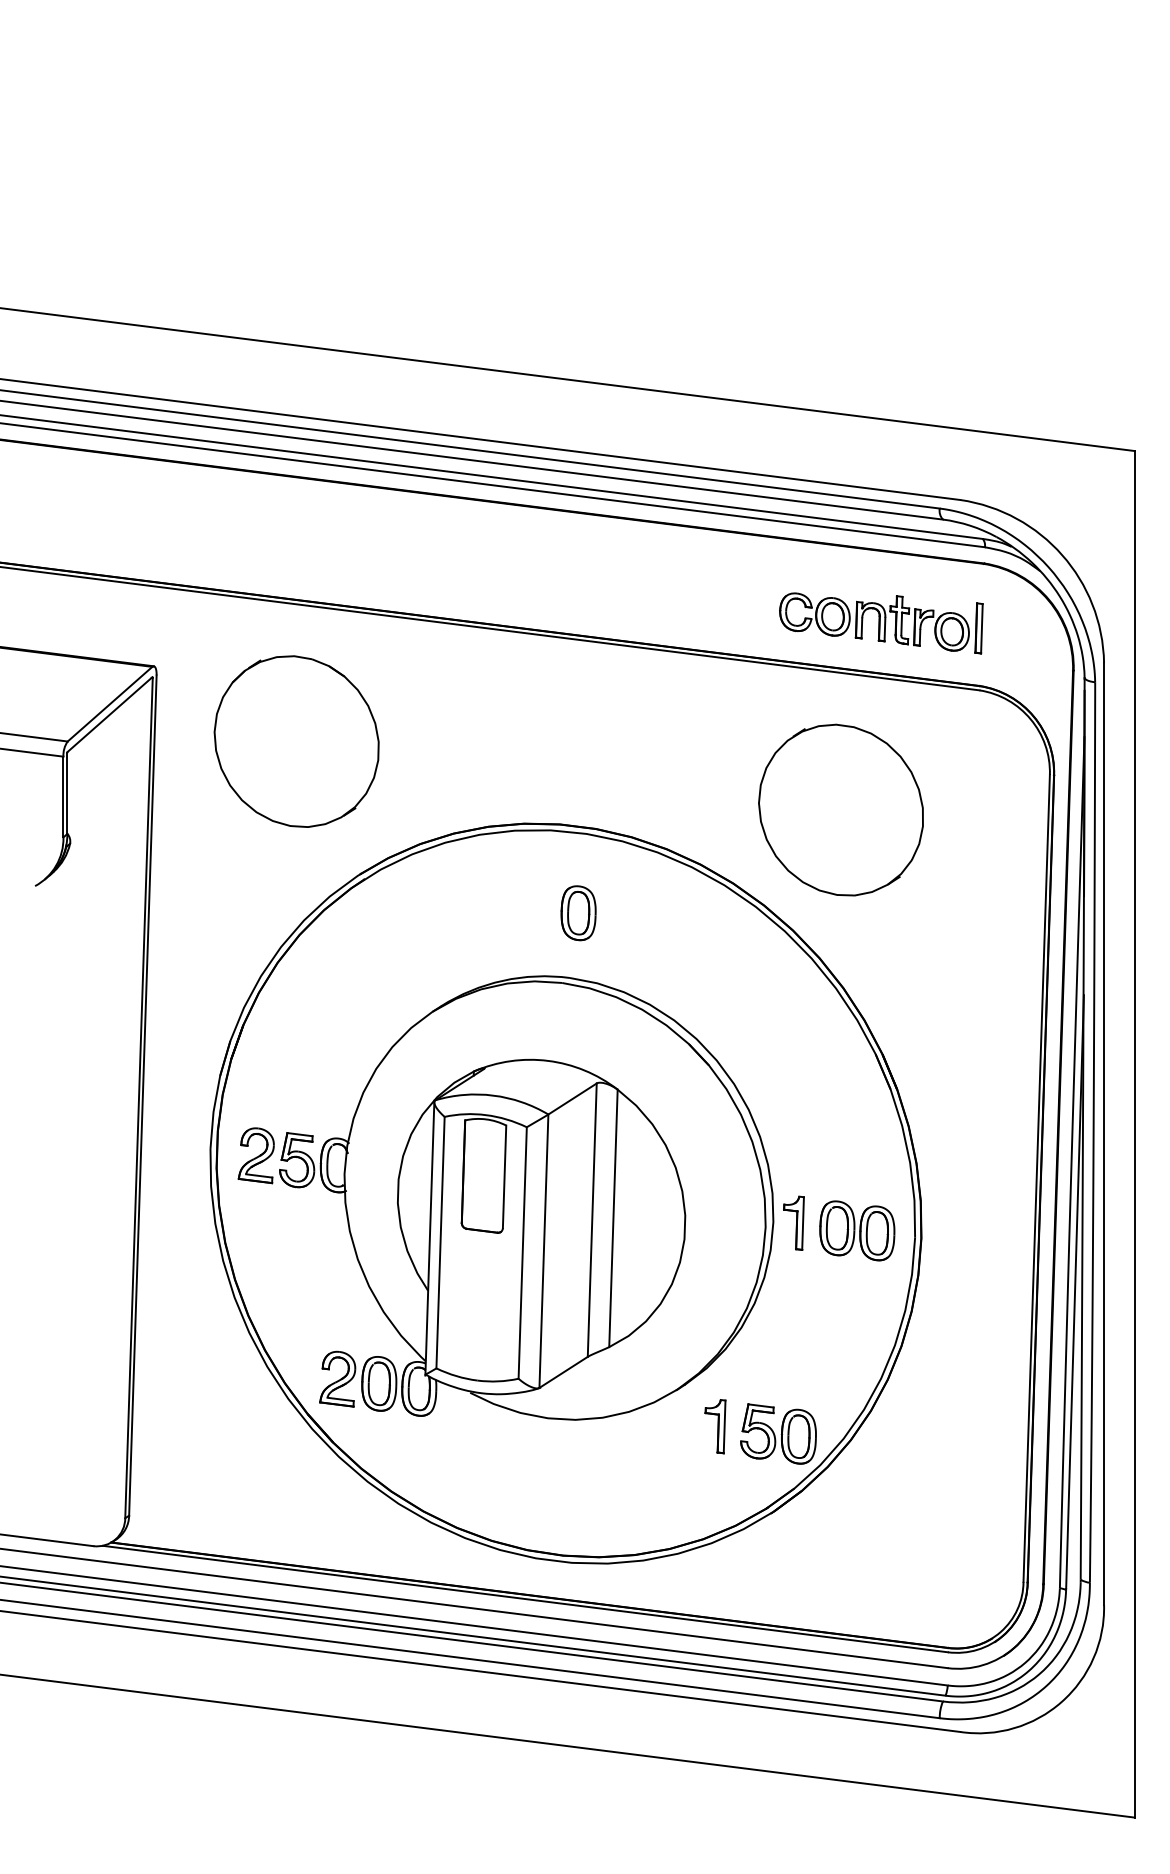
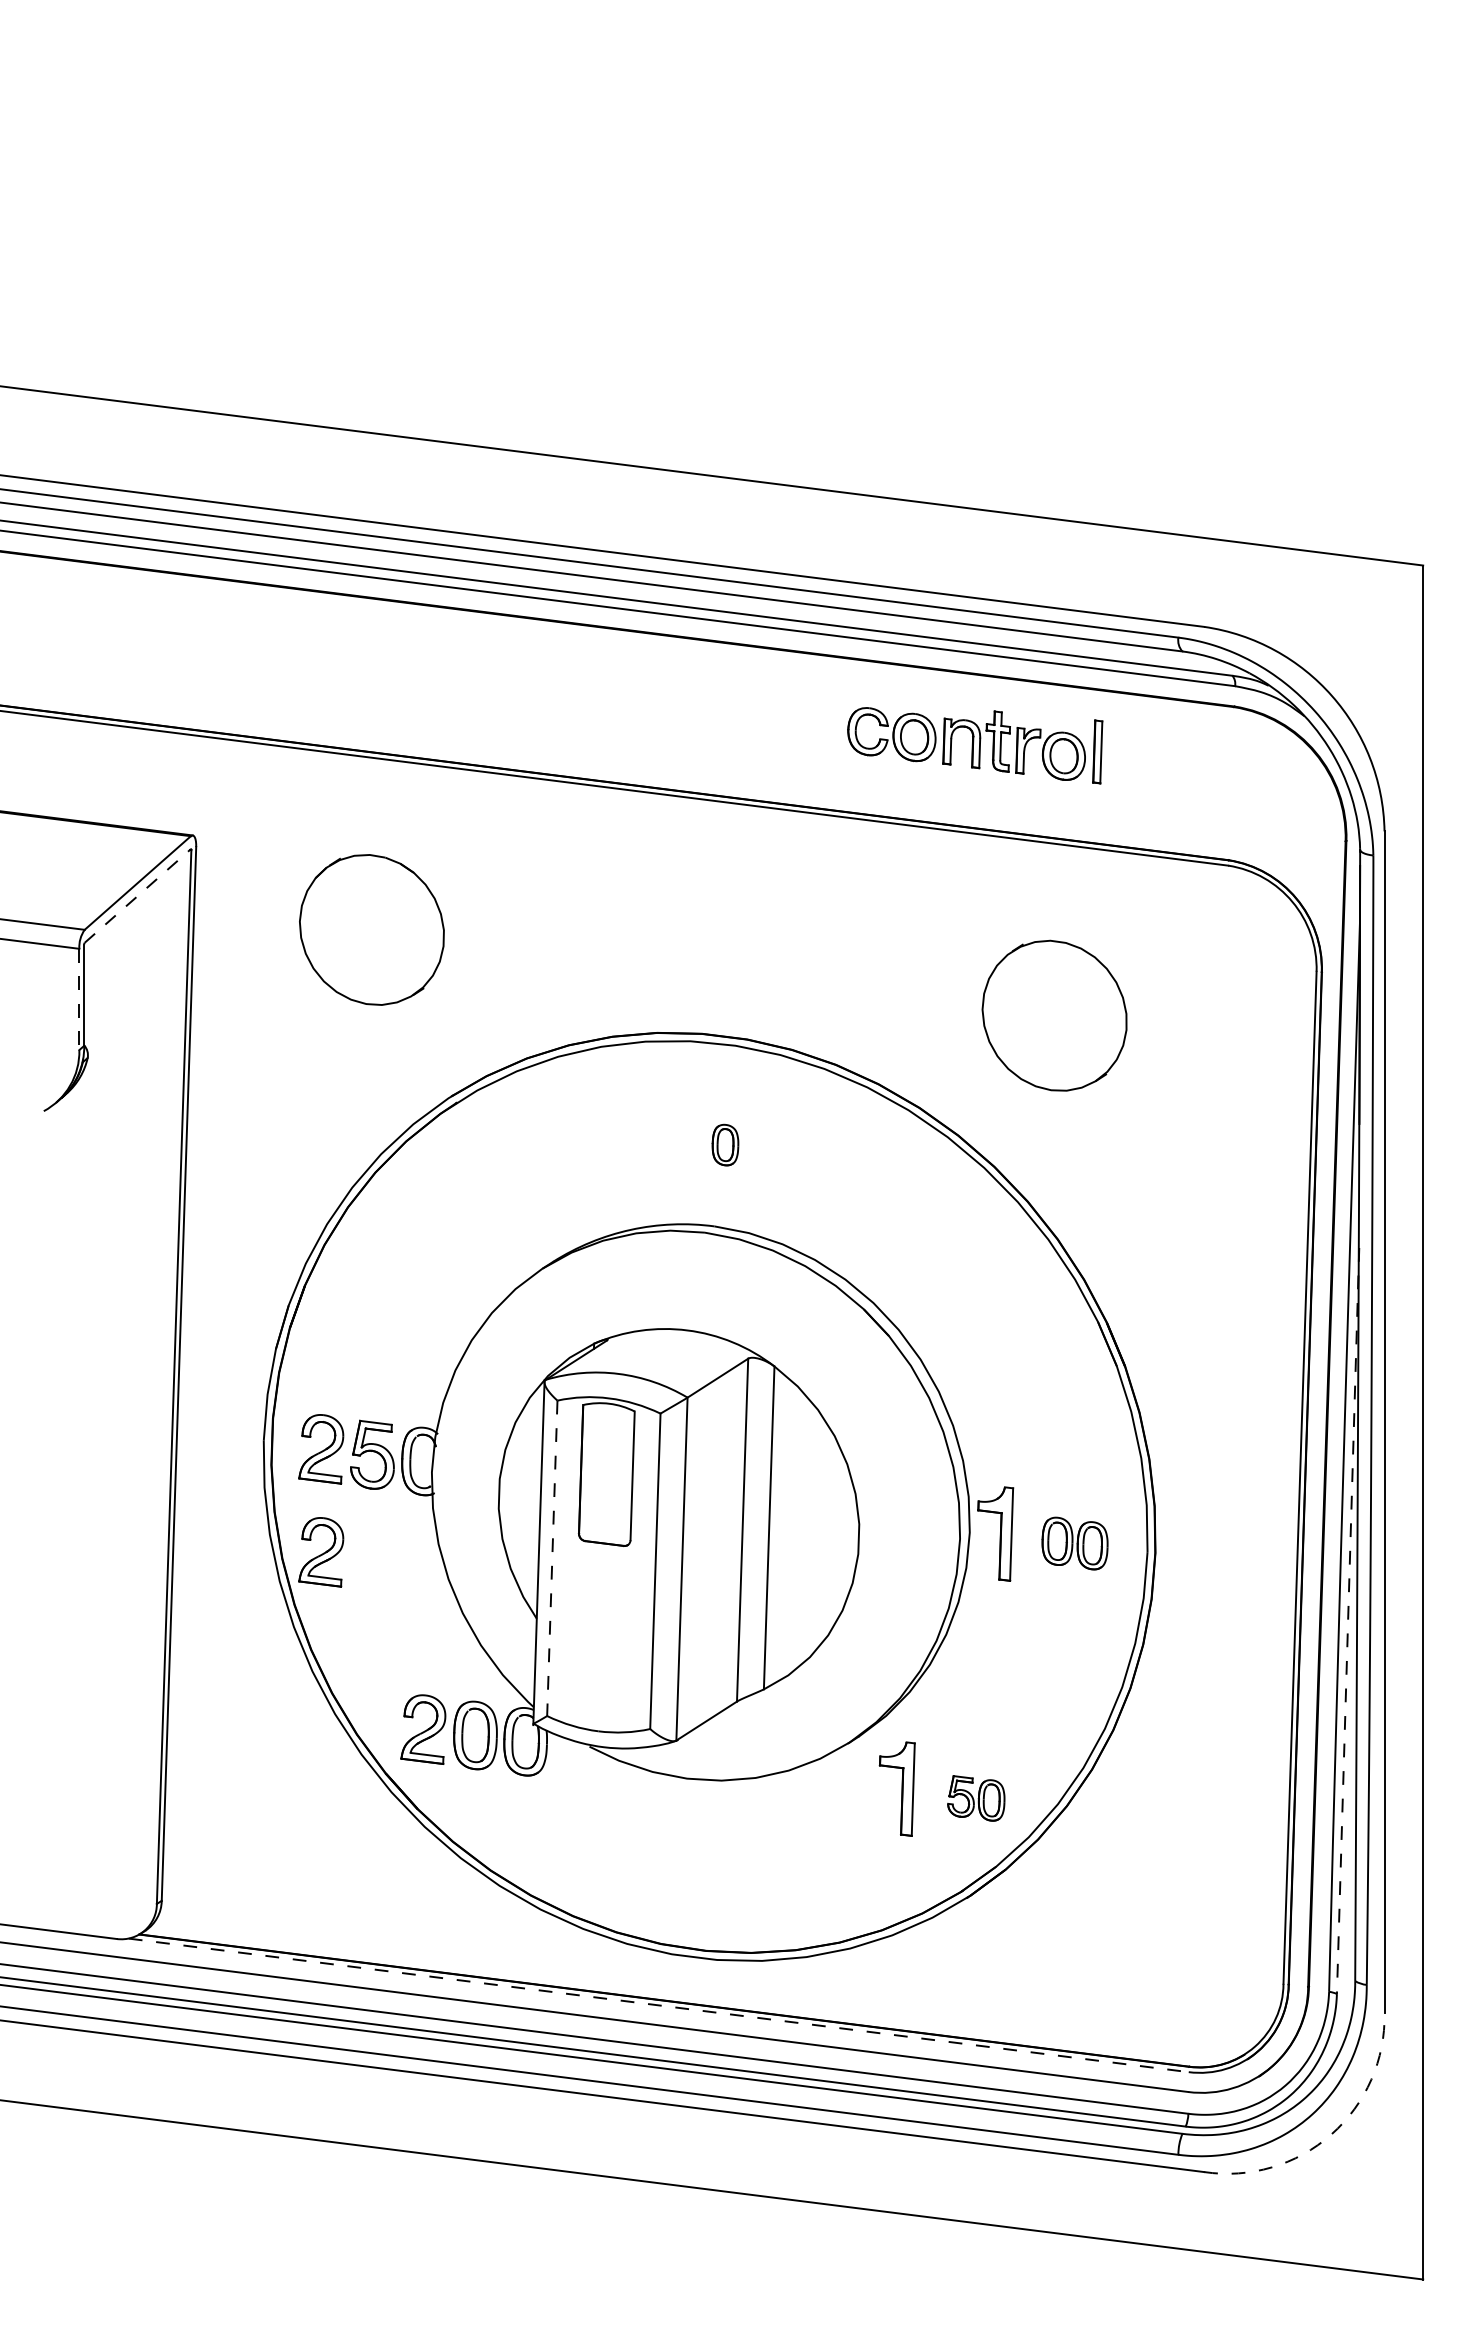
part: (881, 623) -> (975, 745), moved
line: (109, 714) -> (137, 896), solid -> dashed
part: (296, 741) -> (371, 929), size x0.7
line: (63, 797) -> (79, 999), solid -> dashed
part: (840, 809) -> (1054, 1015), size x0.7
part: (578, 912) -> (725, 1144), size x0.6
part: (793, 1222) -> (995, 1533), size x1.4
part: (856, 1230) -> (1074, 1543), size x0.7
part: (256, 1237) -> (321, 1552), added
line: (440, 1242) -> (552, 1558), solid -> dashed
line: (1075, 1292) -> (1348, 1620), solid -> dashed
part: (714, 1426) -> (896, 1788), size x1.4
part: (778, 1434) -> (976, 1798), size x0.6
line: (525, 1599) -> (659, 2005), solid -> dashed
arc: (1061, 1702) -> (1331, 2134), solid -> dashed

